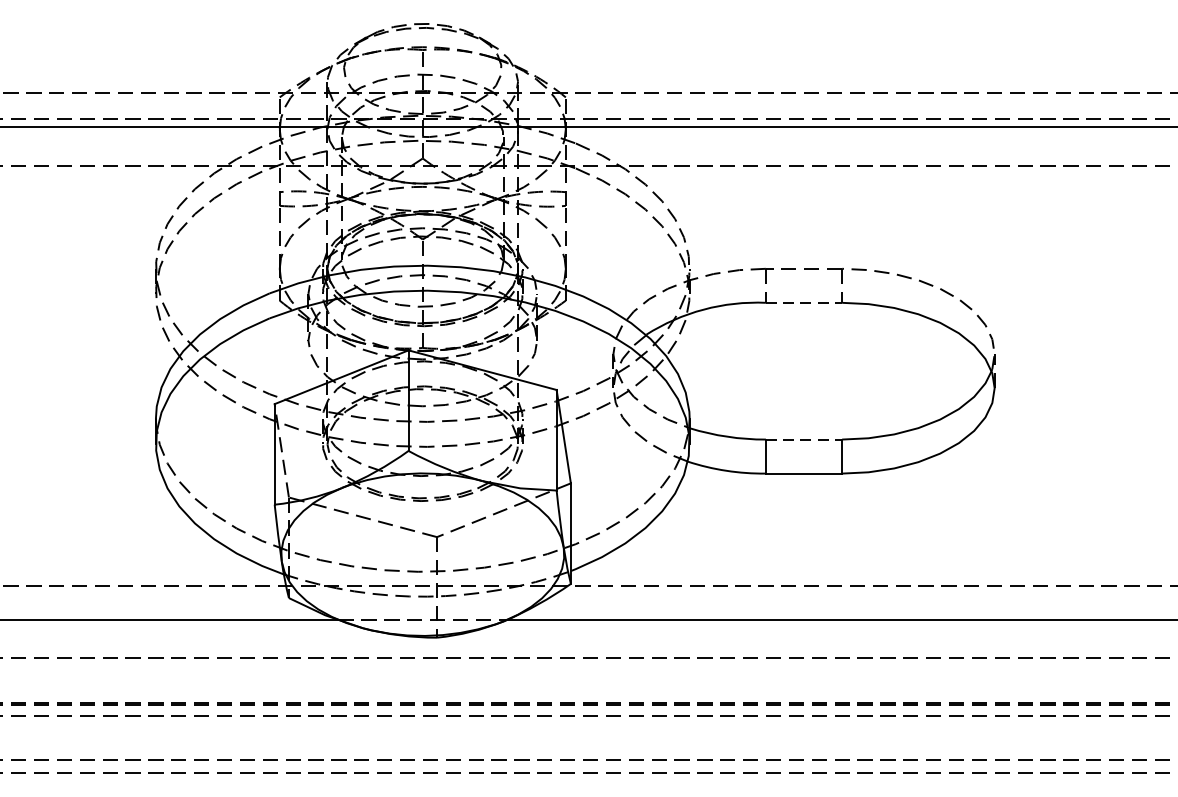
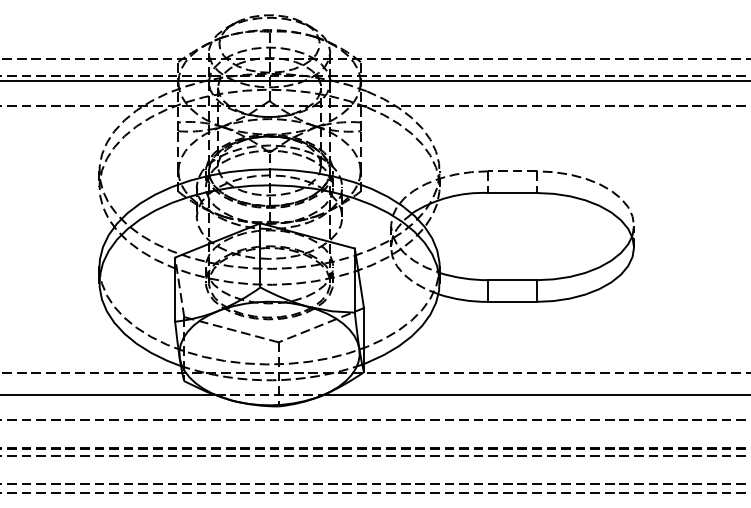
line: (805, 303) -> (513, 193), dashed -> solid
line: (805, 440) -> (513, 280), dashed -> solid

